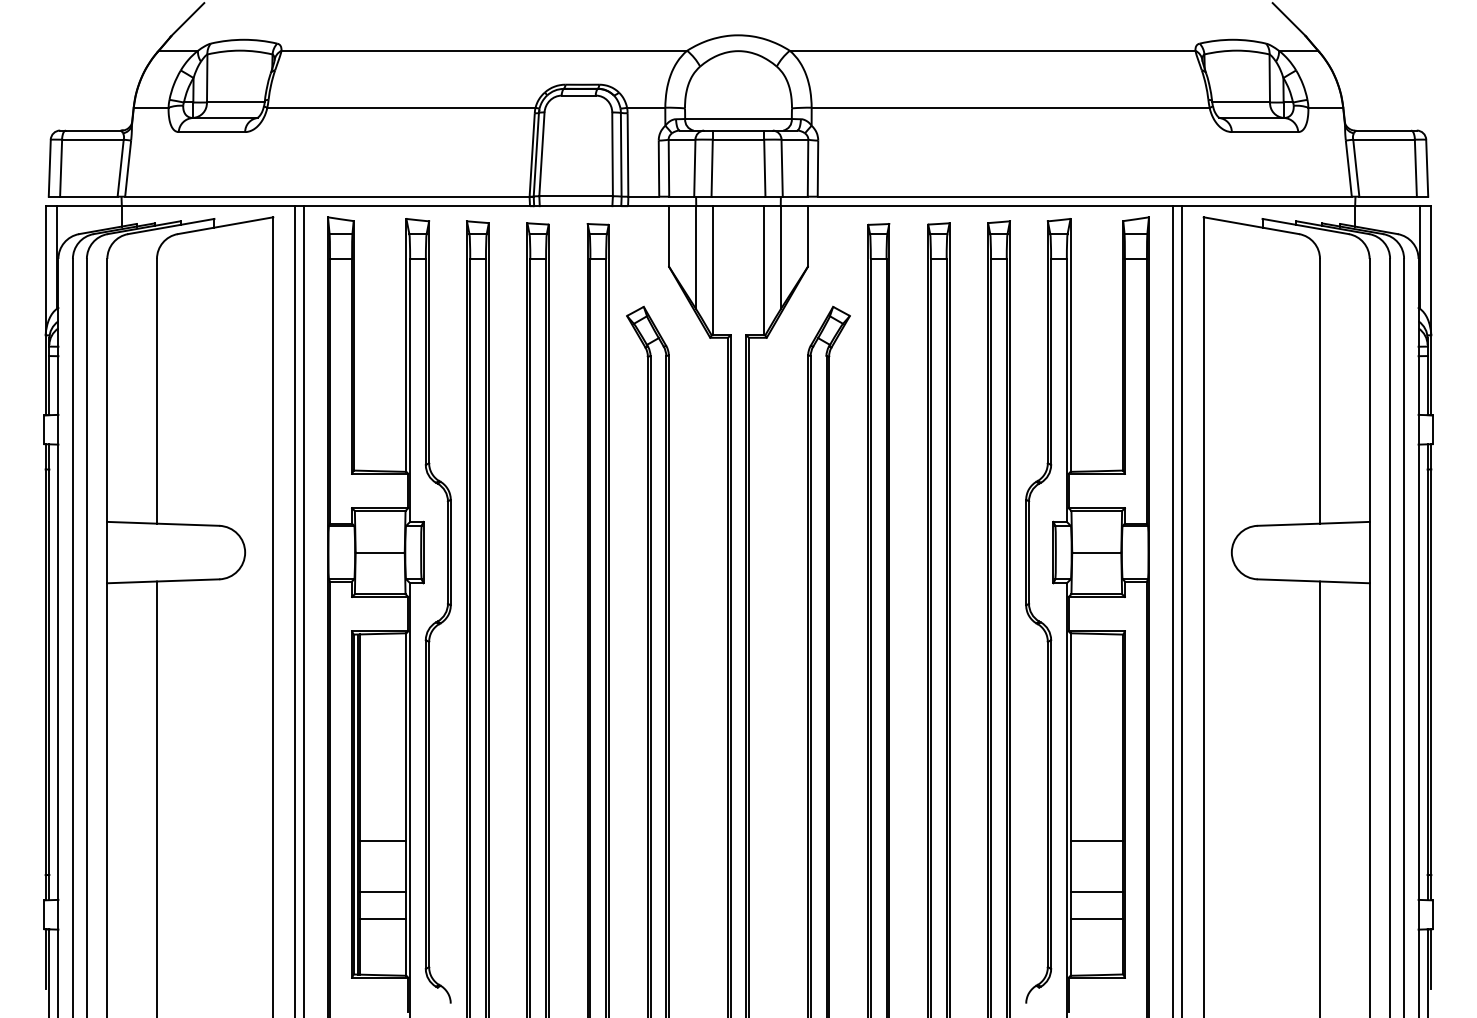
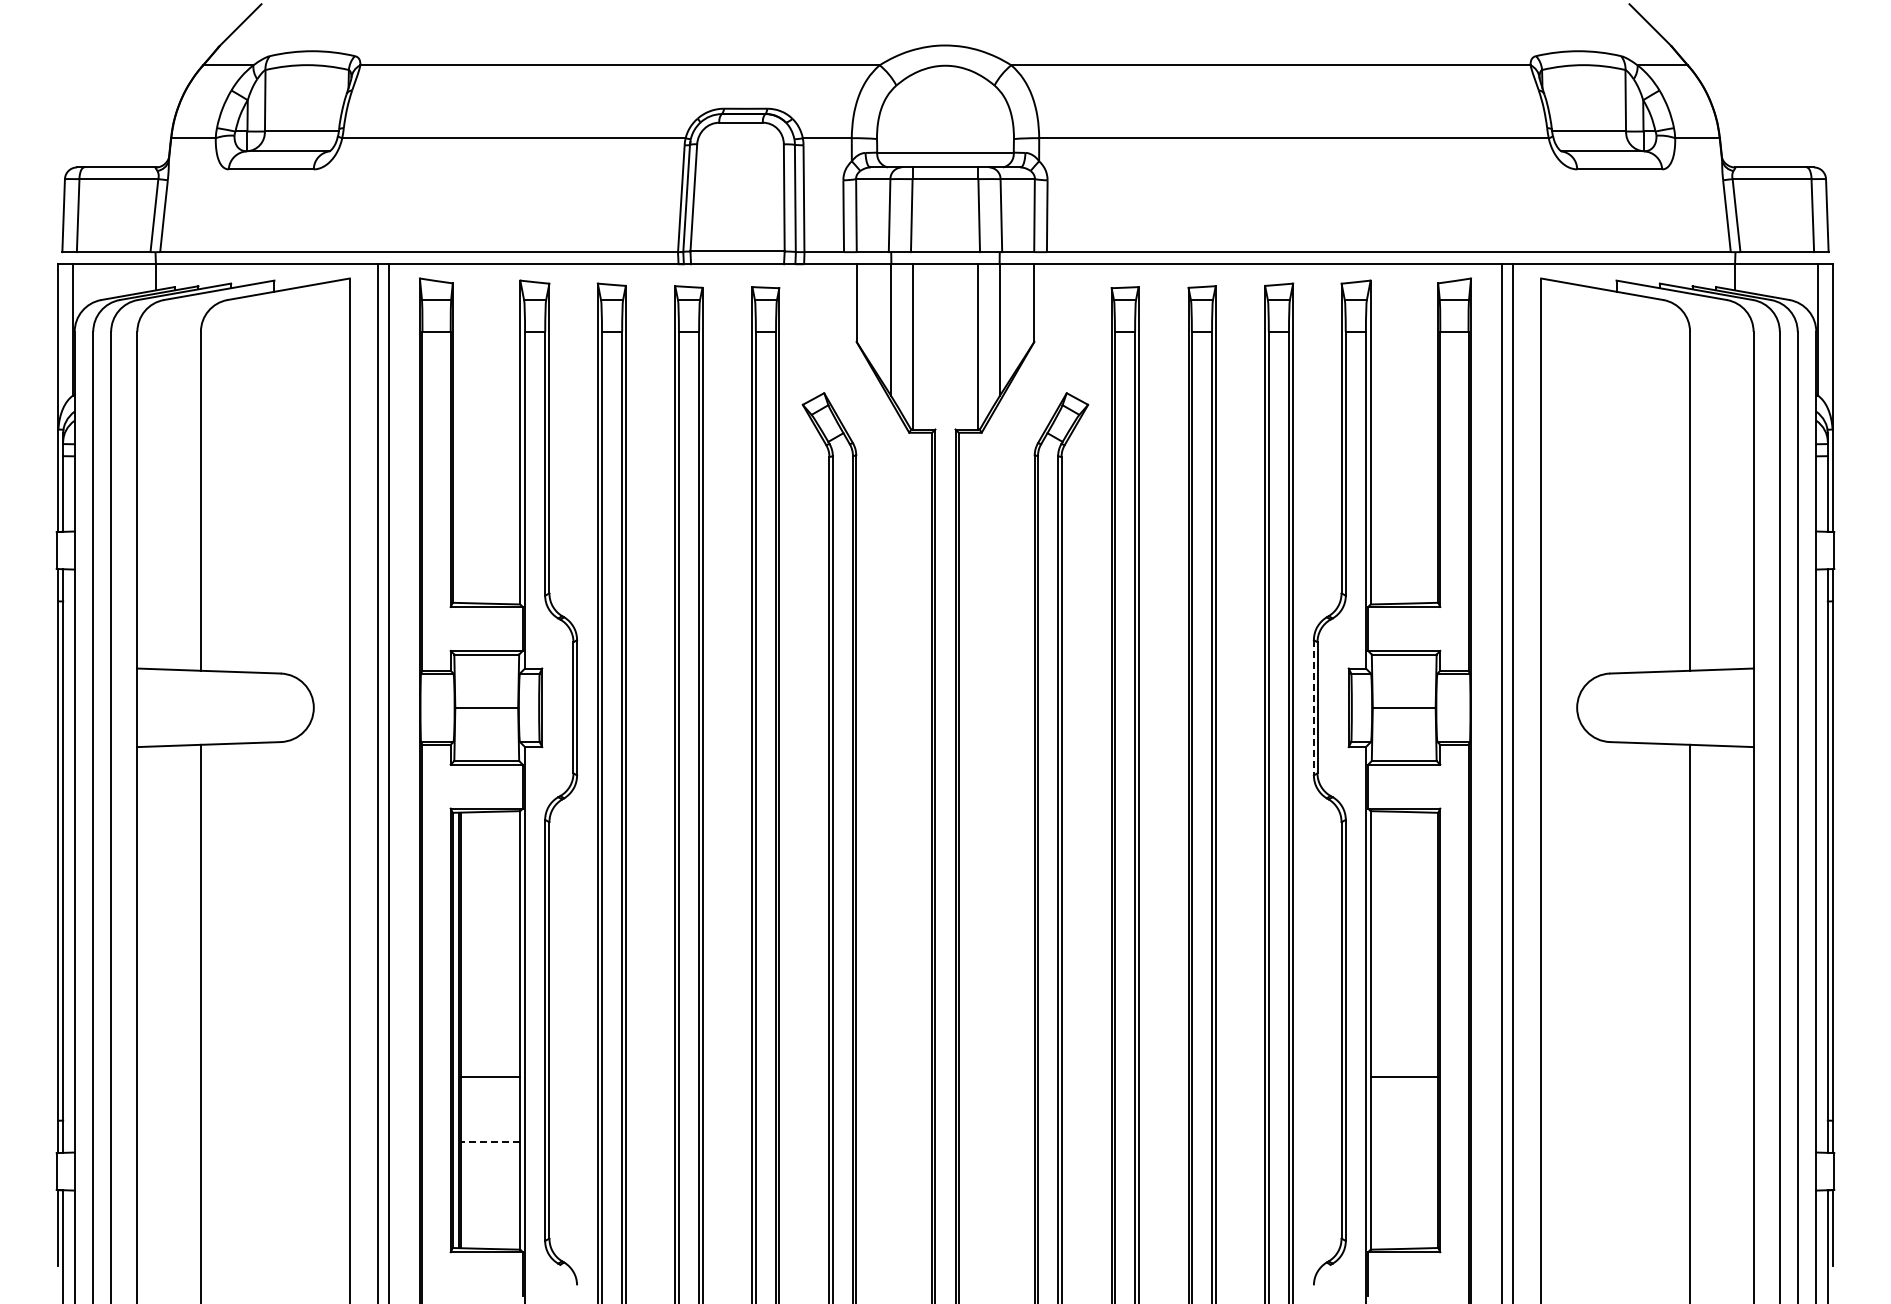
line: (1025, 552) -> (1313, 707), solid -> dashed
line: (383, 891) -> (490, 1141), solid -> dashed
line: (1096, 891) -> (1404, 1141), removed
line: (383, 919) -> (490, 1177), removed
line: (1096, 919) -> (1404, 1177), removed

